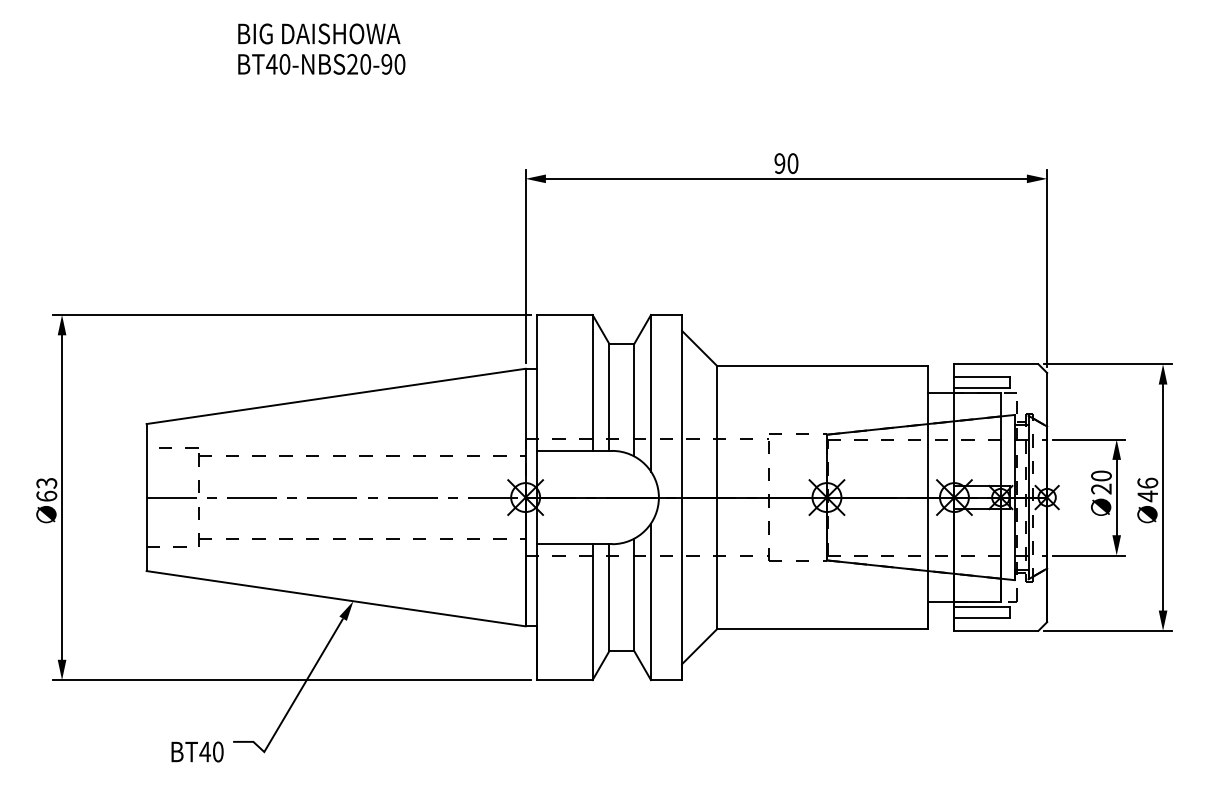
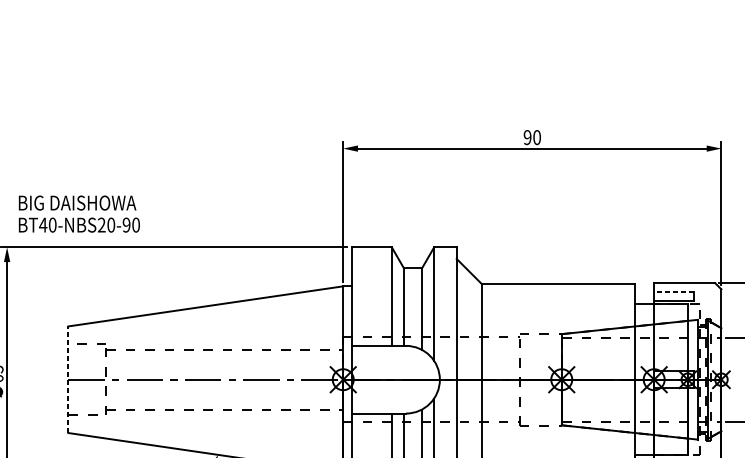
text: (321, 48) -> (79, 213), moved
line: (981, 376) -> (673, 291), solid -> dashed
line: (146, 497) -> (68, 379), solid -> dashed

